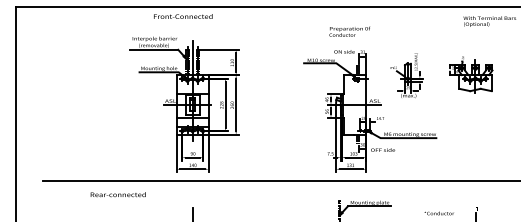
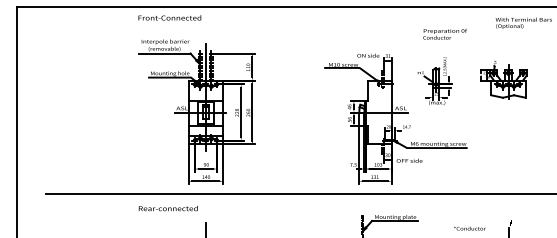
text: (182, 16) -> (169, 17), moved
text: (349, 31) -> (444, 33), moved
text: (117, 194) -> (167, 208), moved

